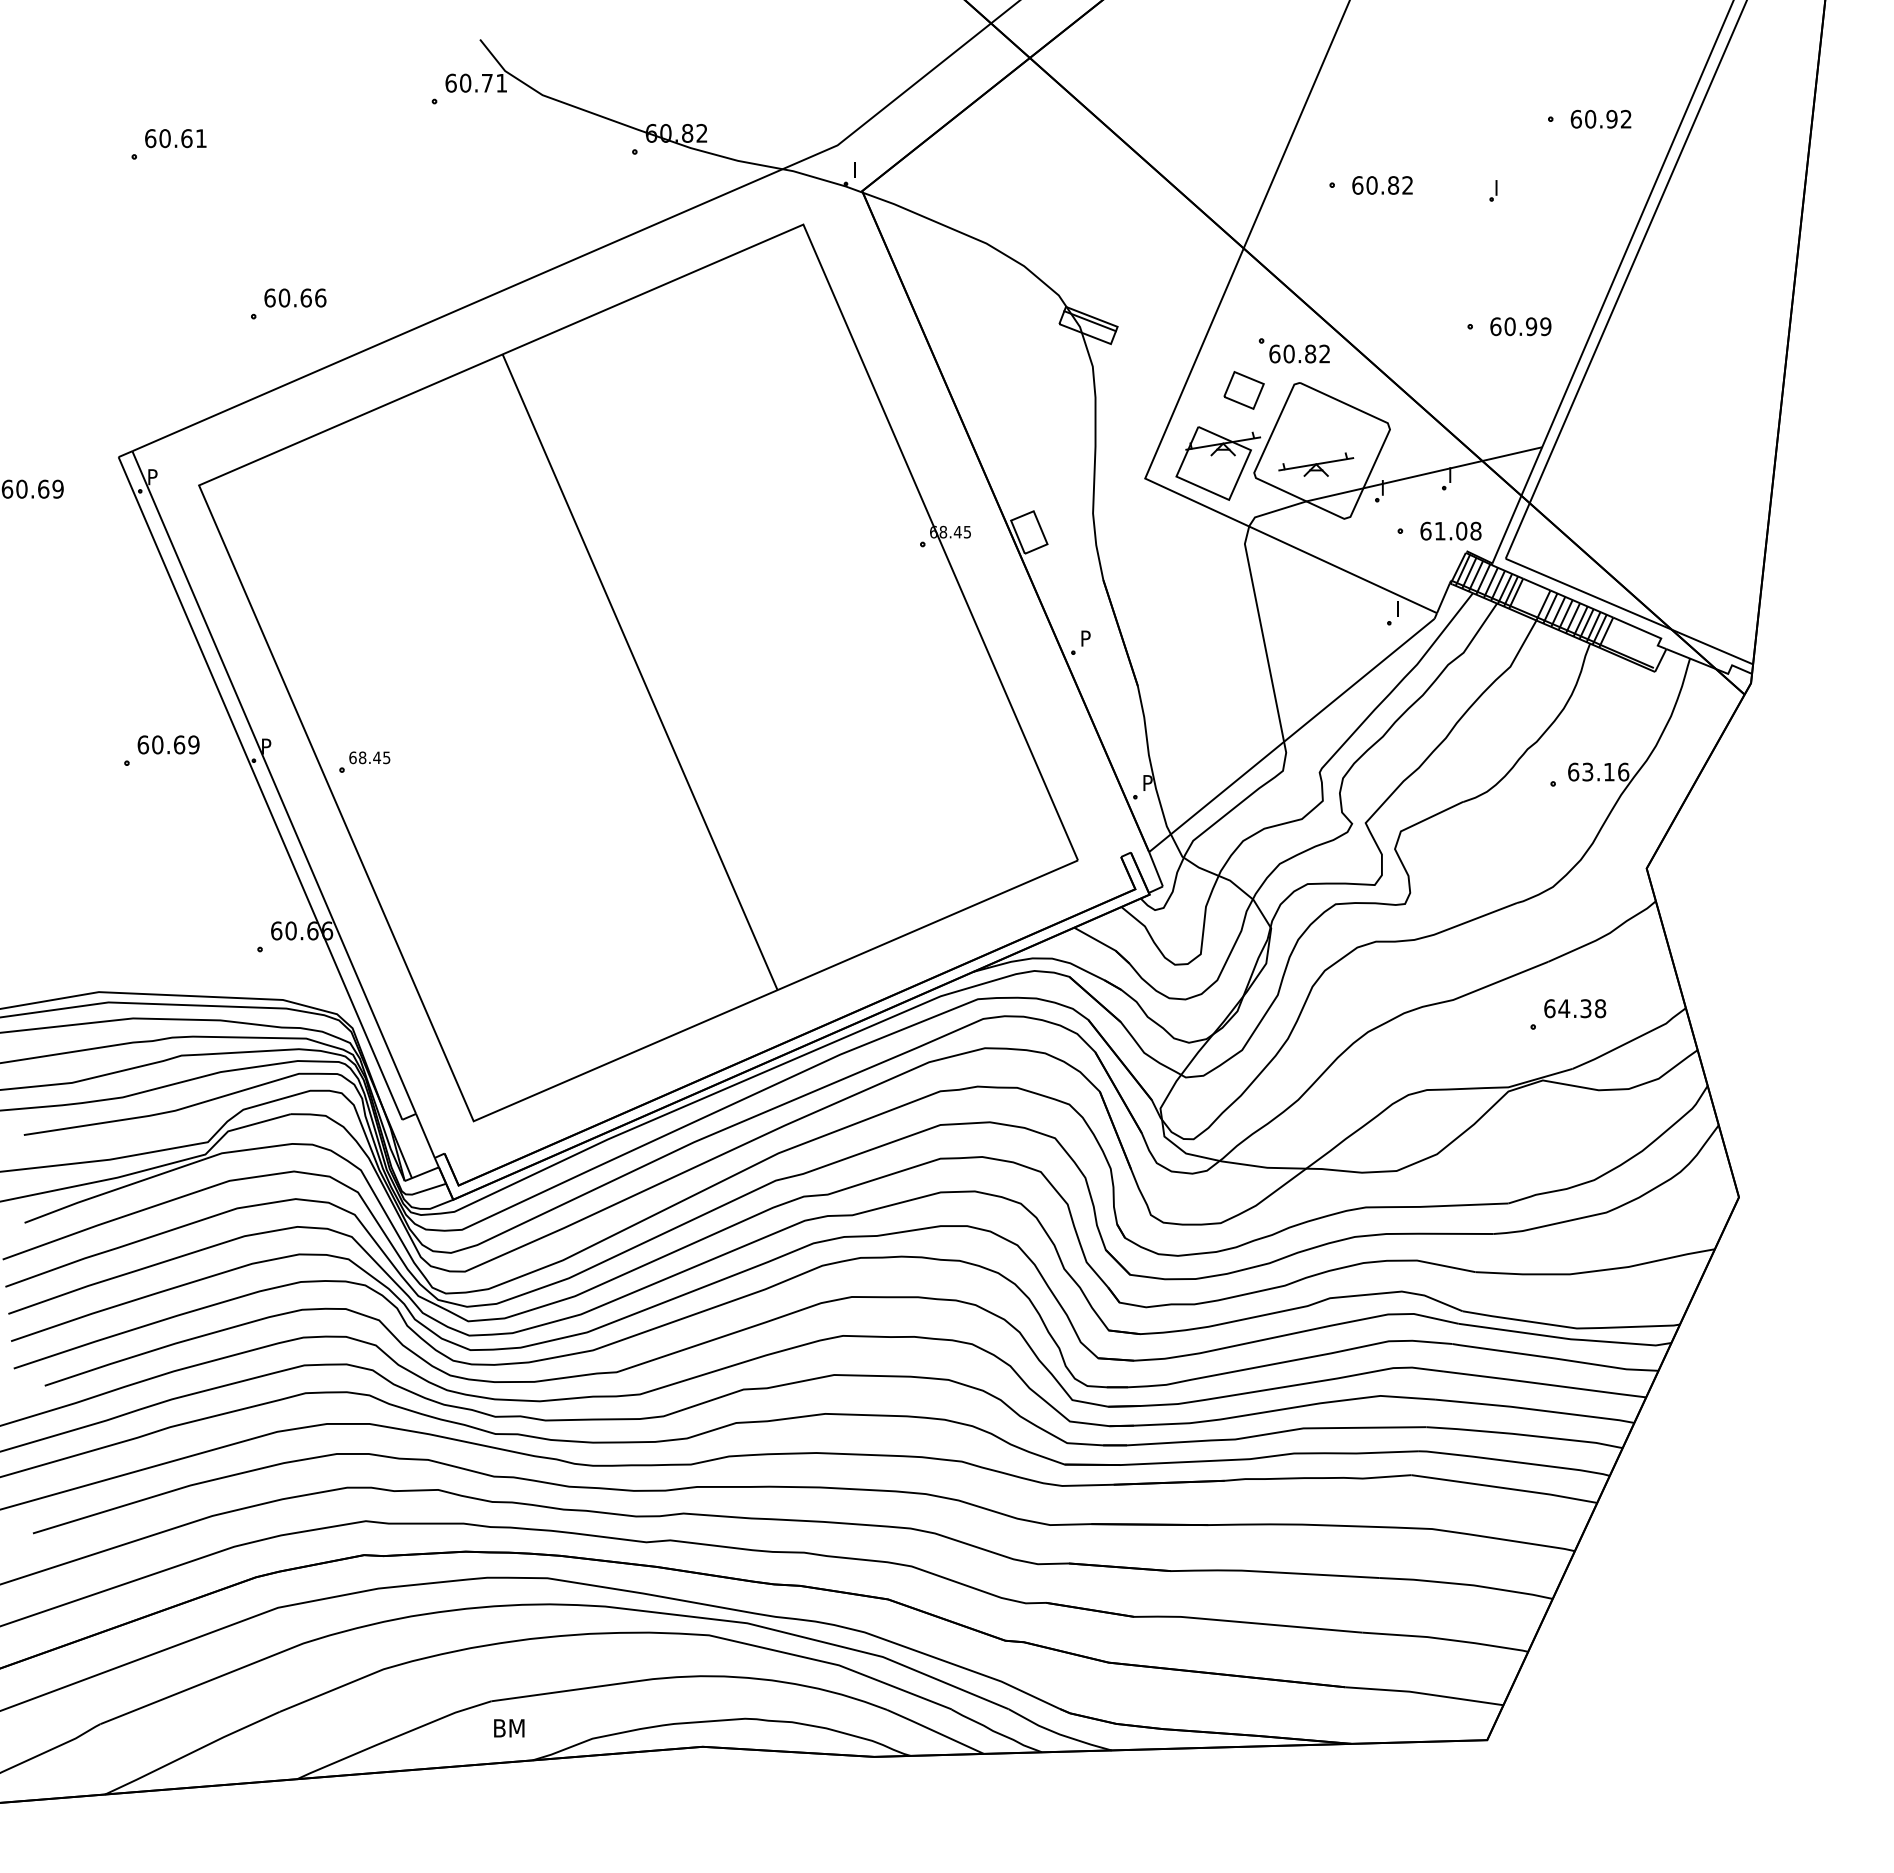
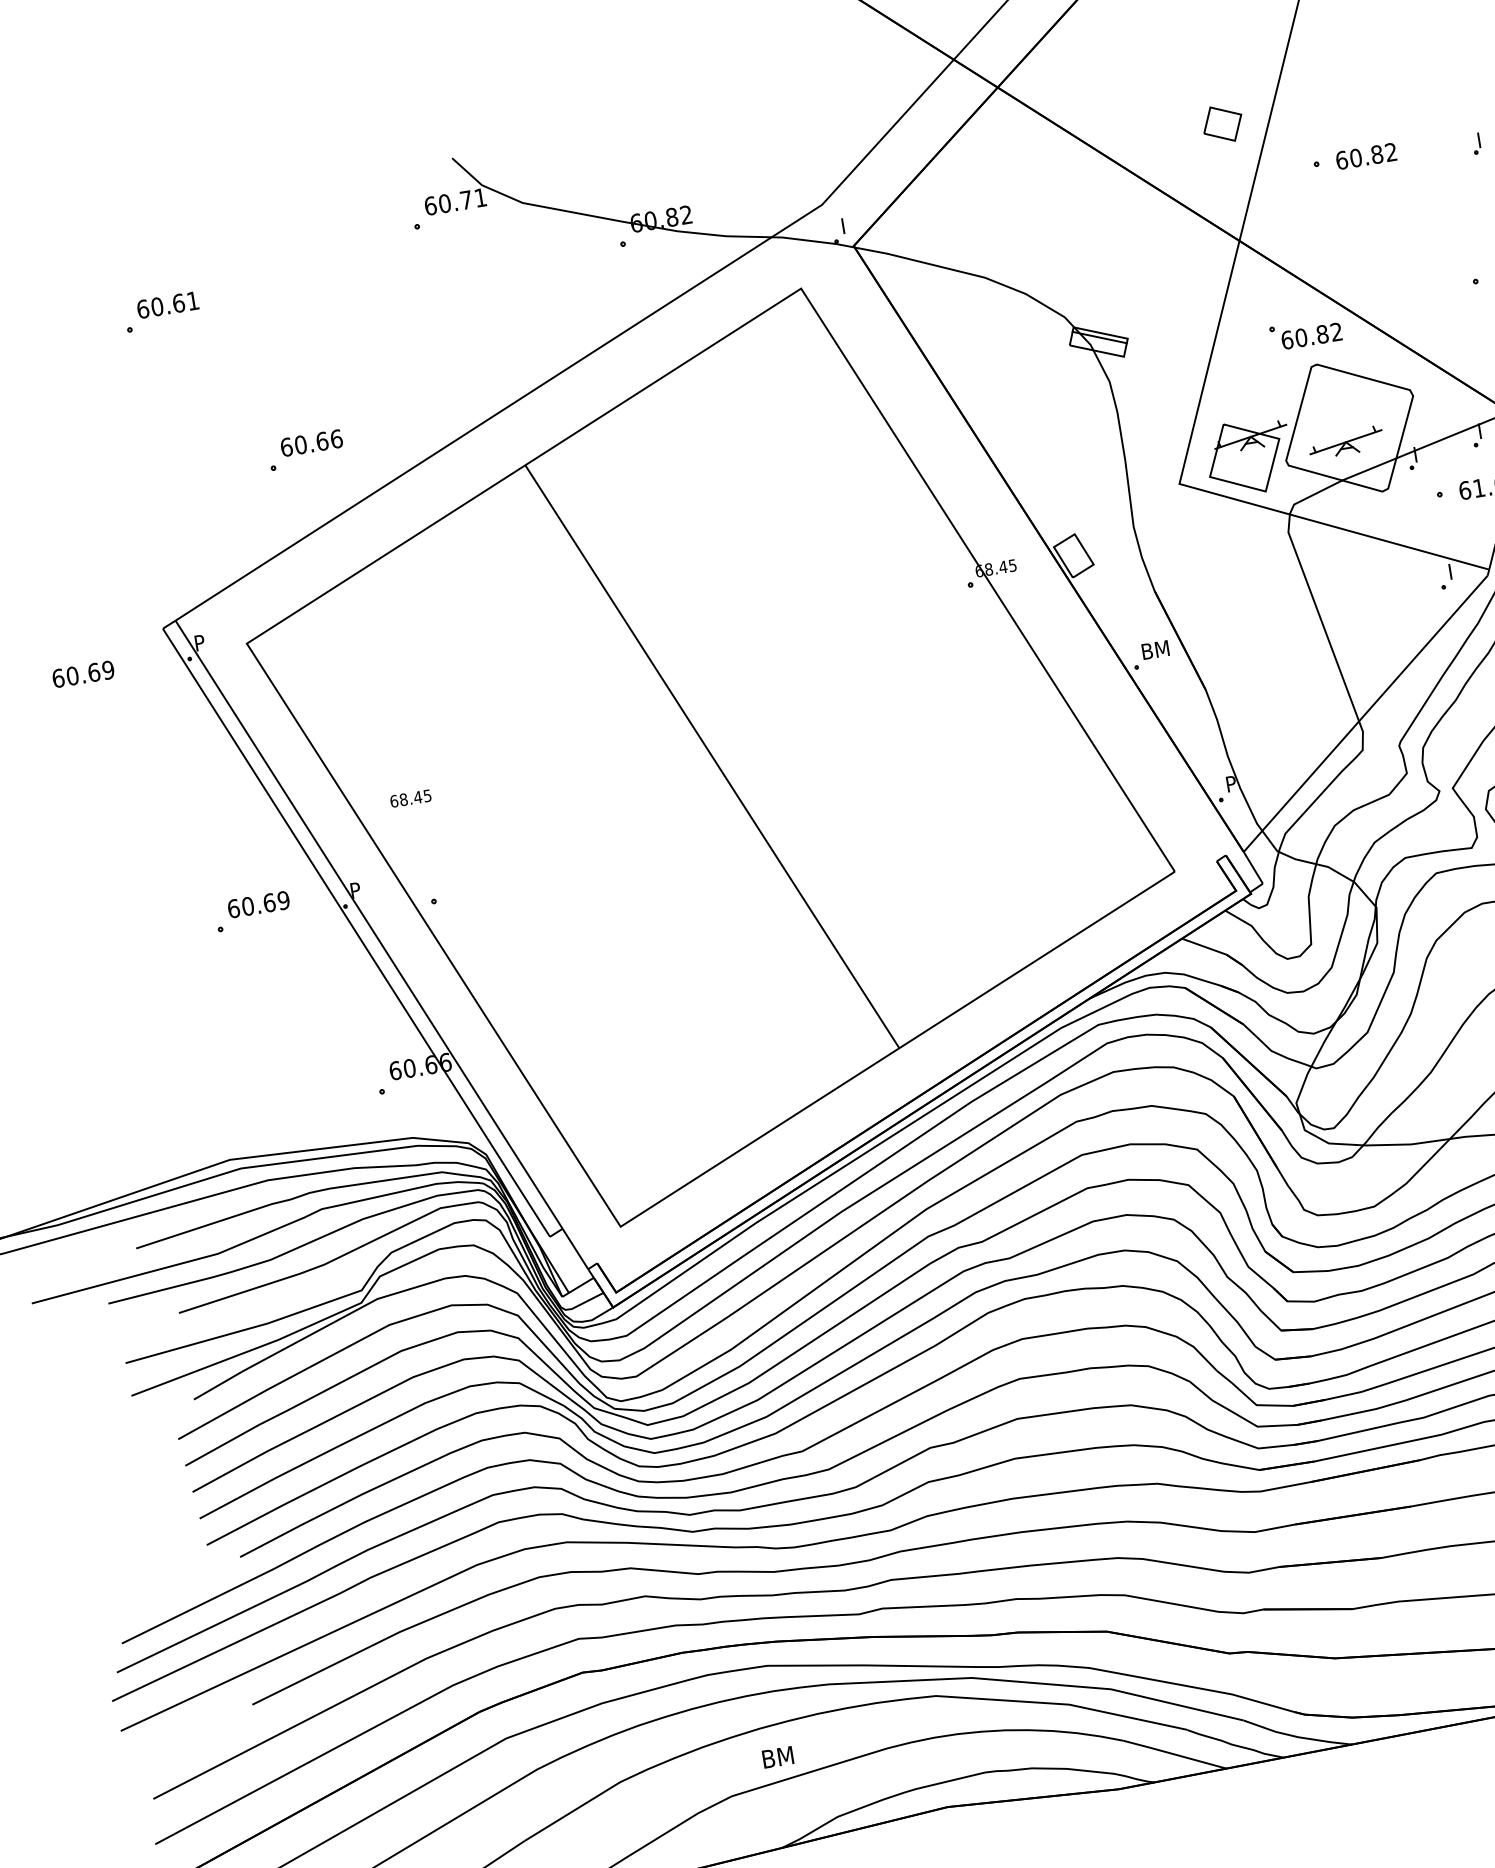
part: (1243, 390) -> (1222, 124), moved
text: (1095, 638) -> (1156, 649), P -> BM
text: (369, 757) -> (410, 798), moved
text: (509, 1728) -> (778, 1757), moved

